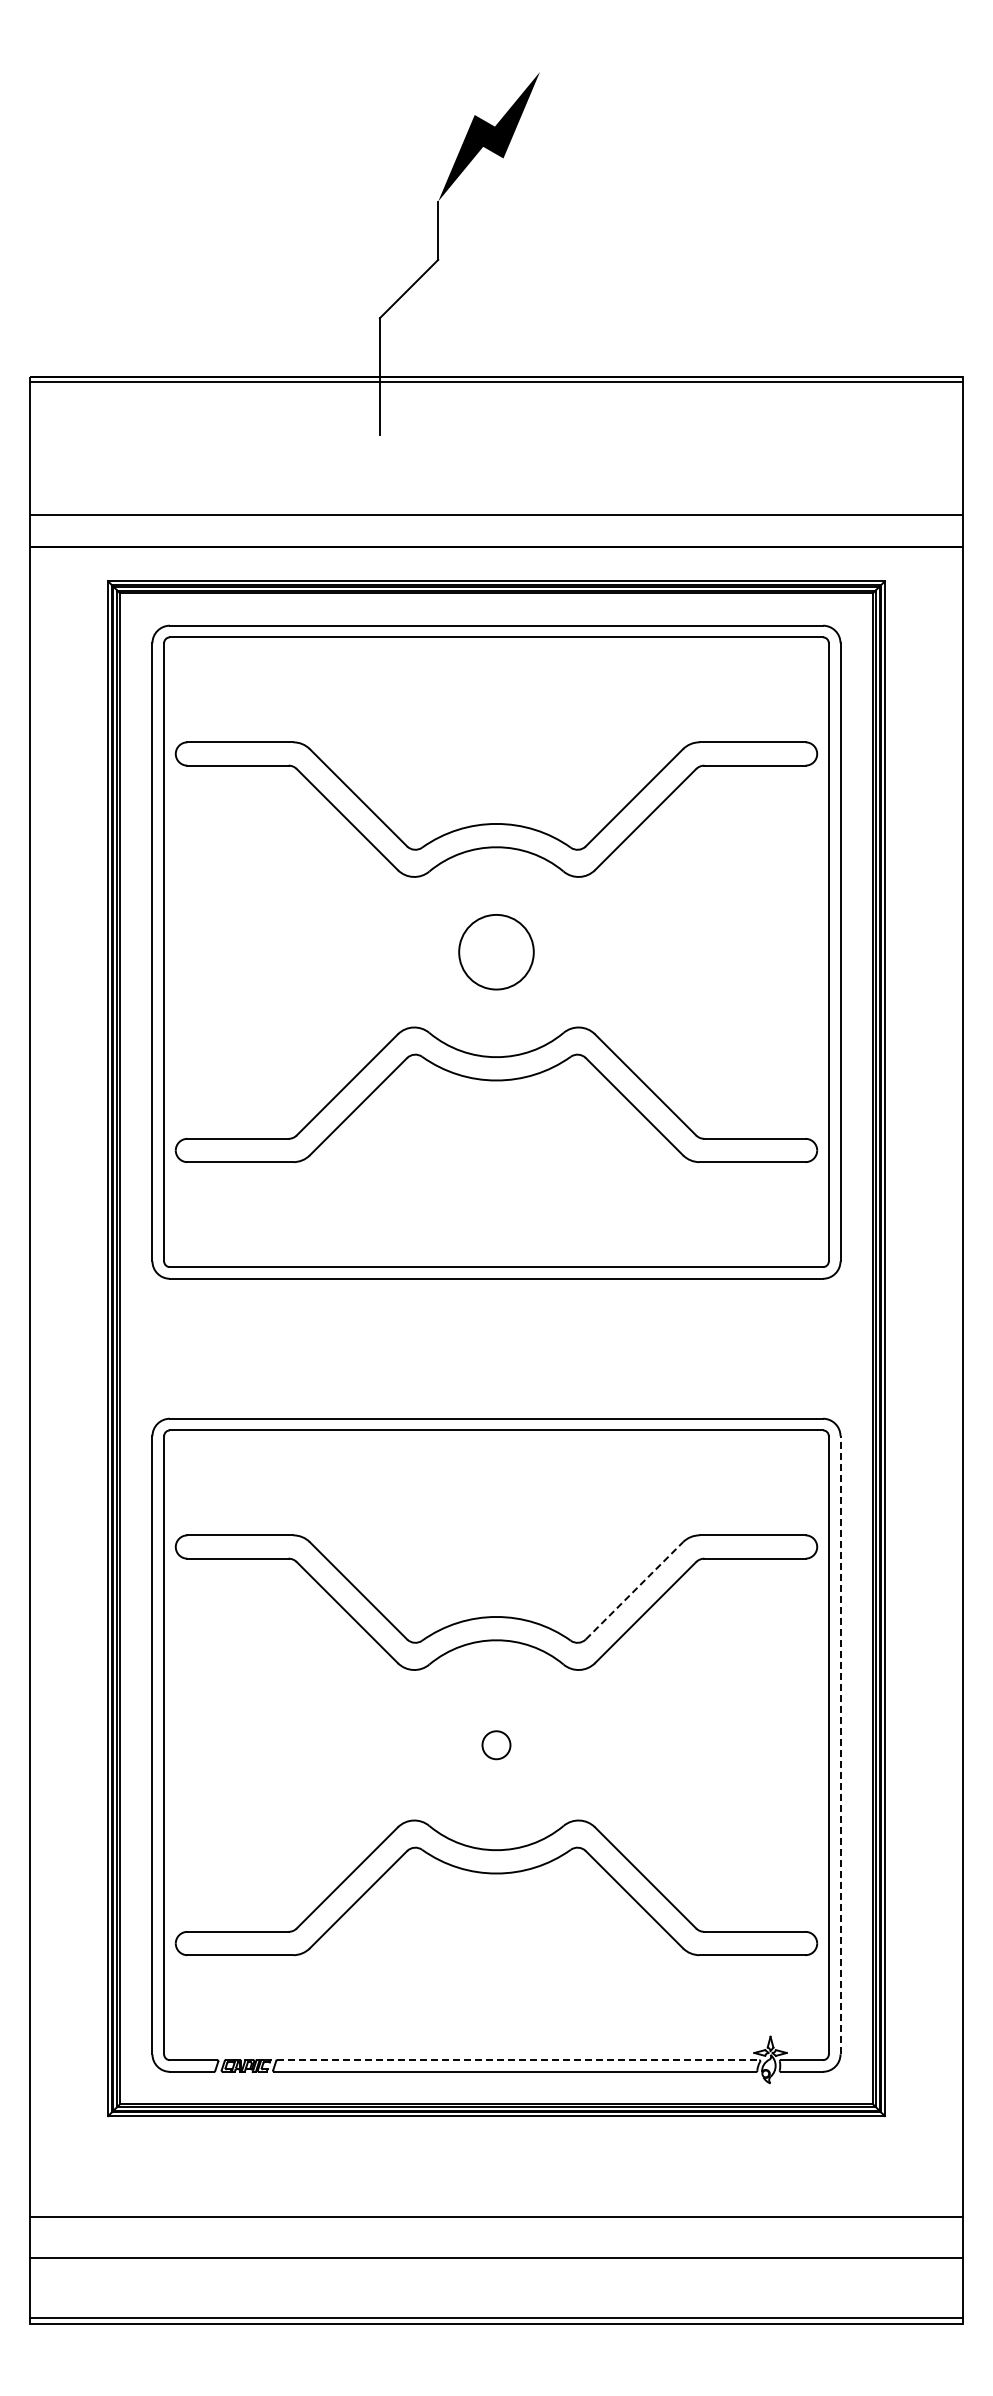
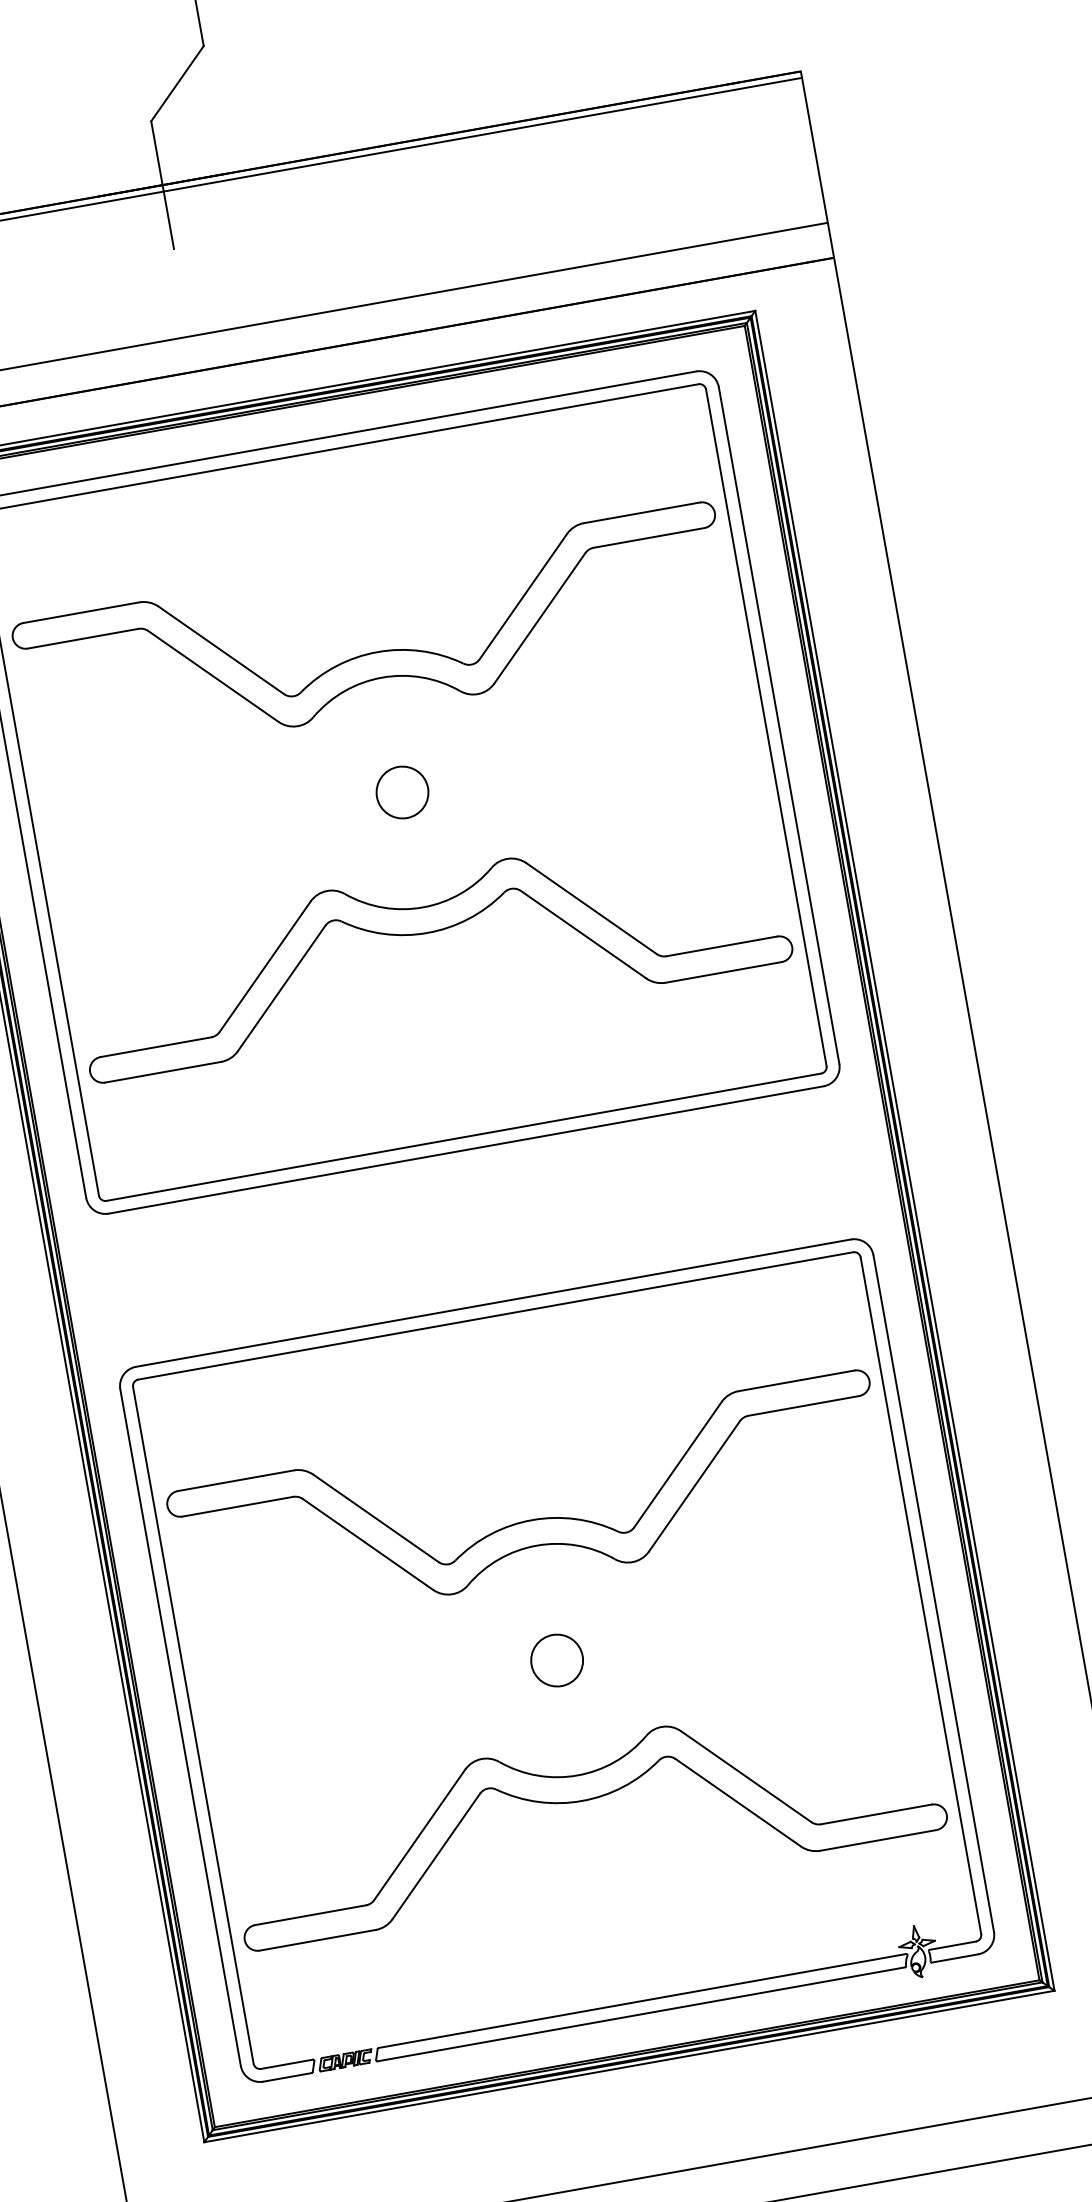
circle: (496, 951) -> (402, 791), size x0.62
line: (634, 1590) -> (678, 1464), dashed -> solid
circle: (496, 1744) -> (557, 1659), size x1.67
line: (840, 1744) -> (933, 1592), dashed -> solid
line: (518, 2060) -> (642, 2001), dashed -> solid

